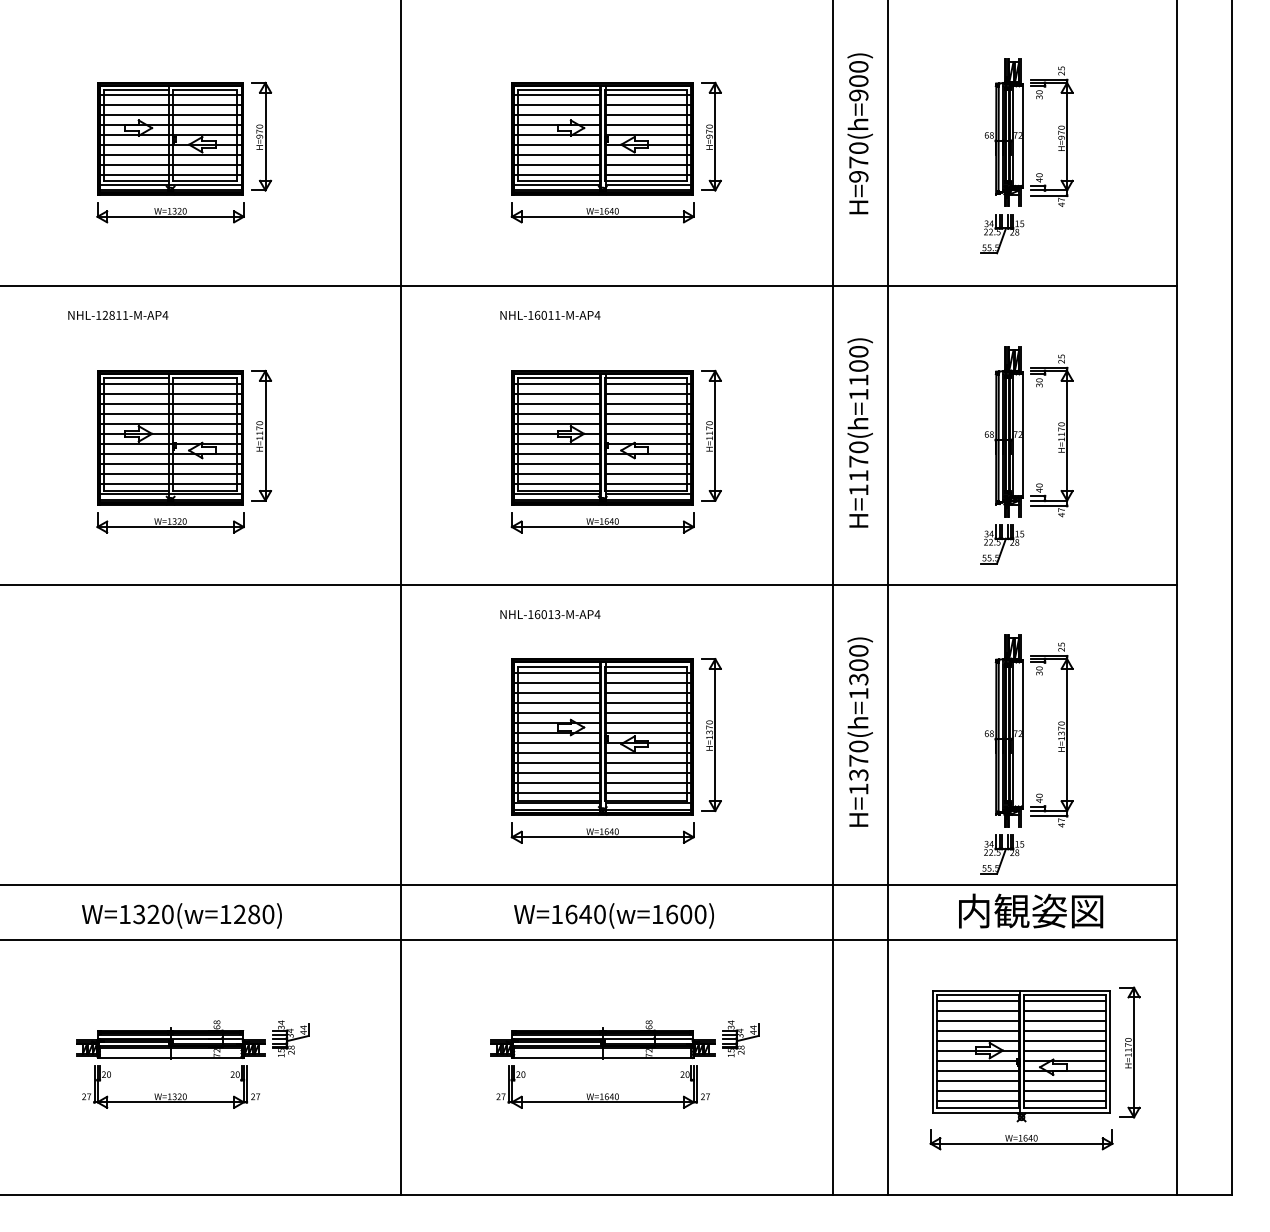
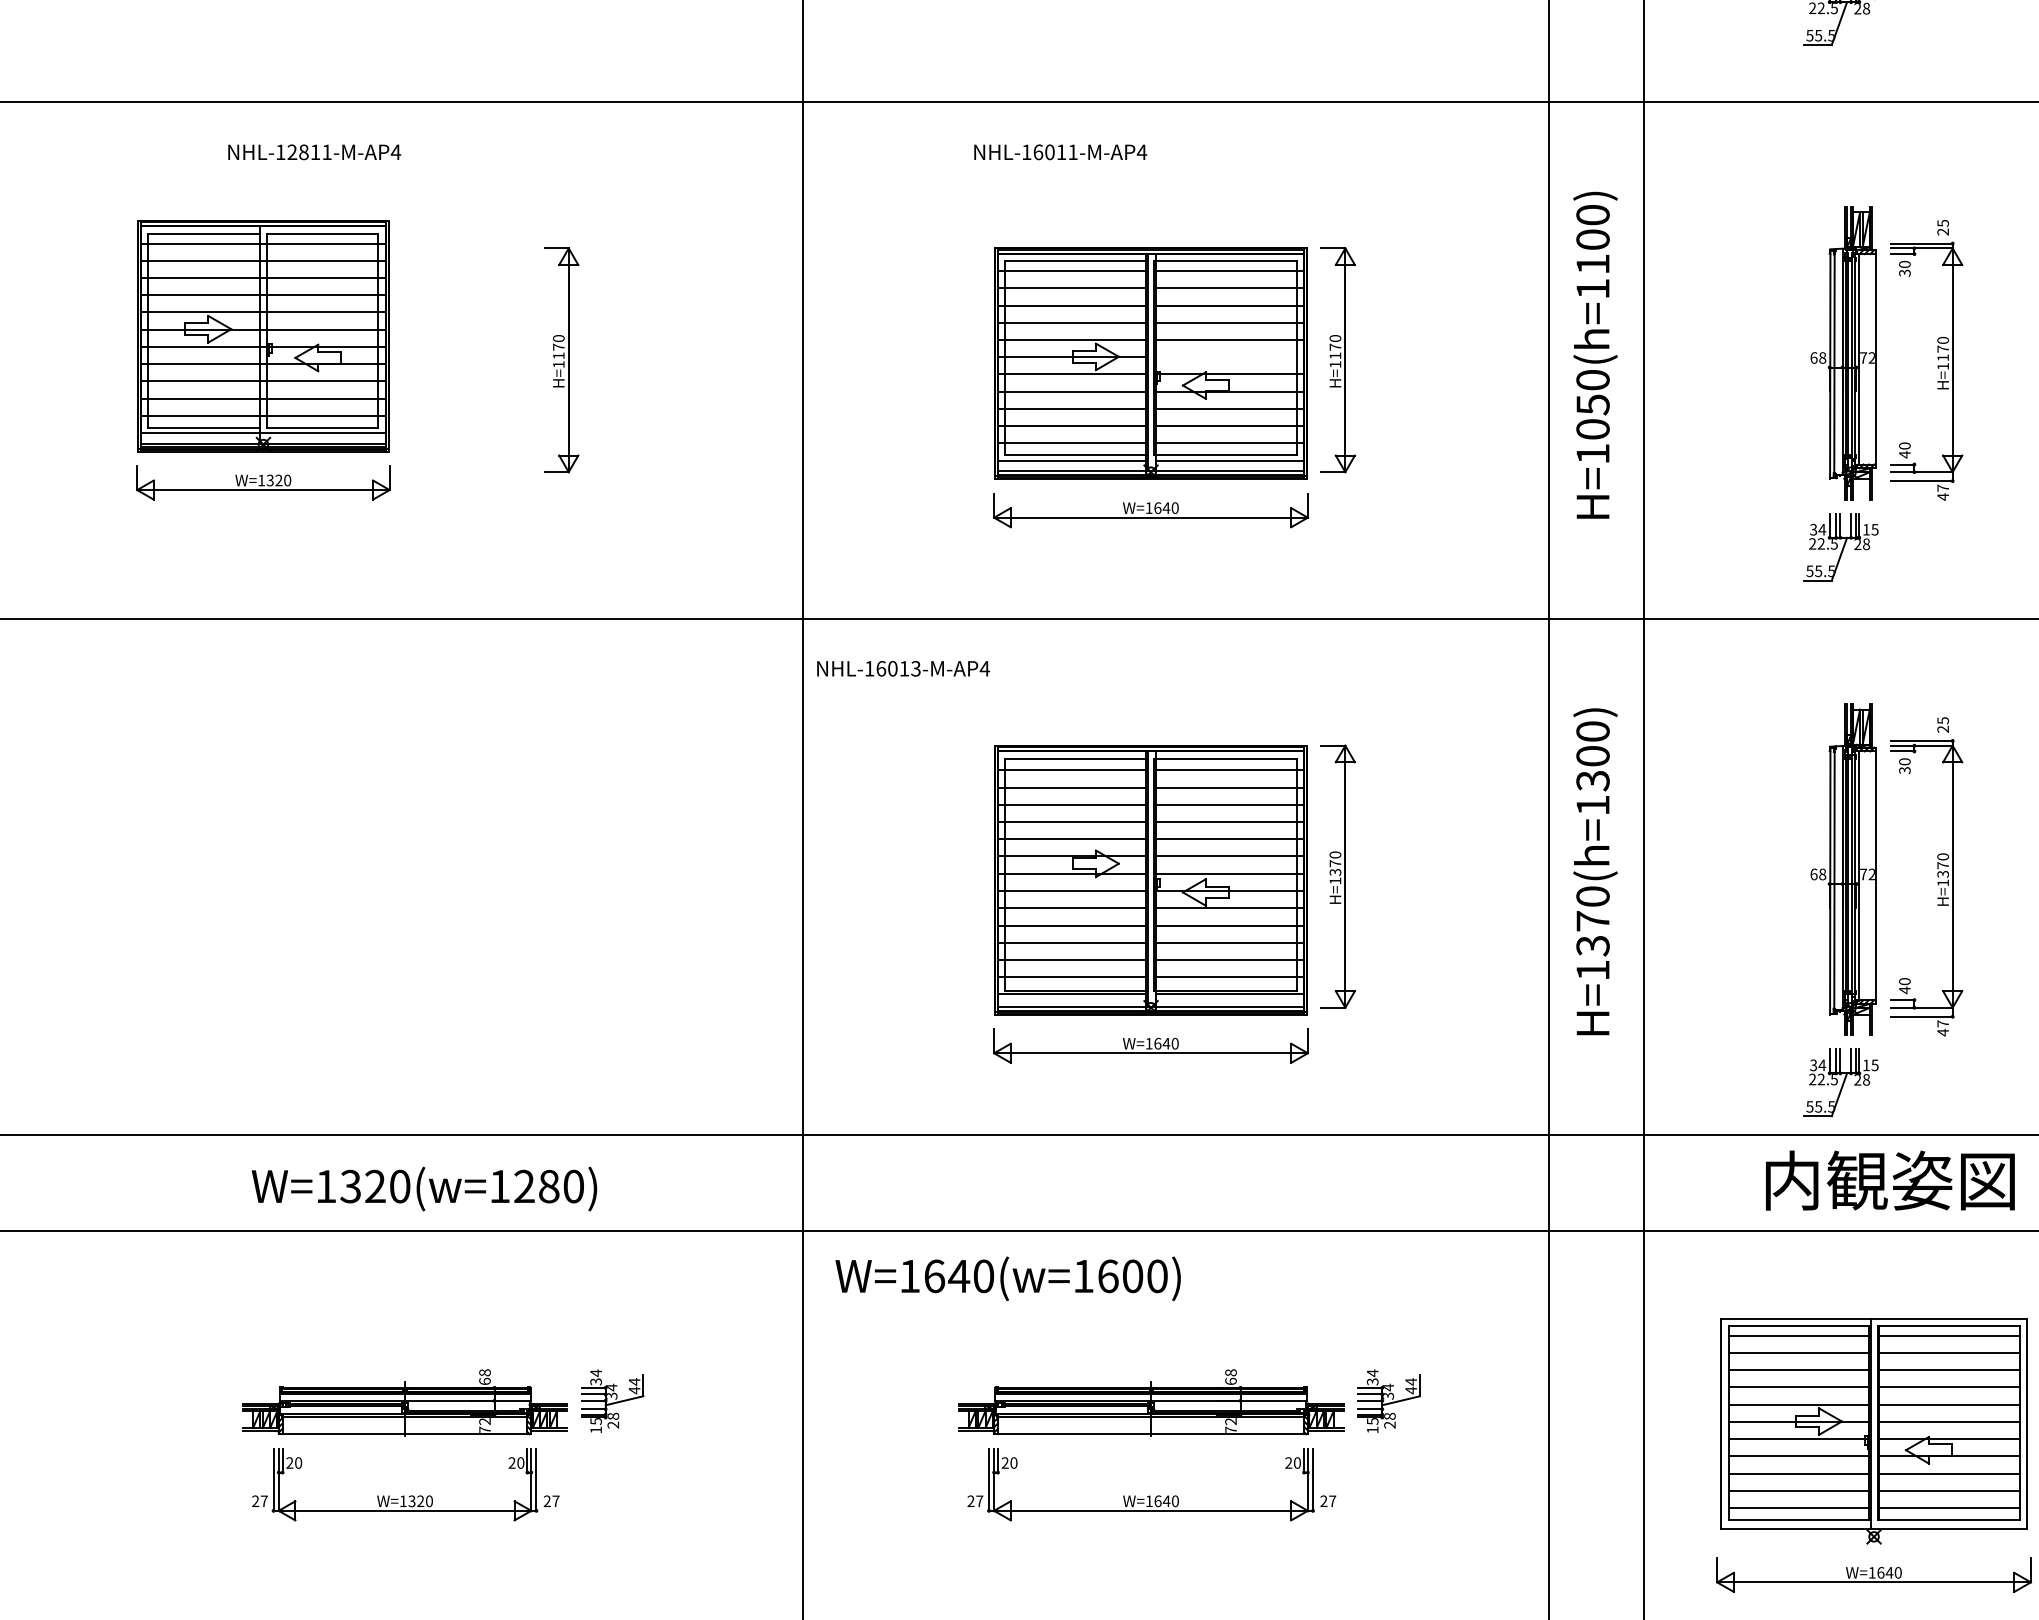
line: (648, 434) -> (1229, 357), removed
part: (170, 451) -> (263, 359), moved
text: (858, 468) -> (1592, 416), H=1170(h=1100) -> H=1050(h=1100)
text: (550, 614) -> (903, 668), moved
text: (613, 915) -> (1007, 1278), moved

